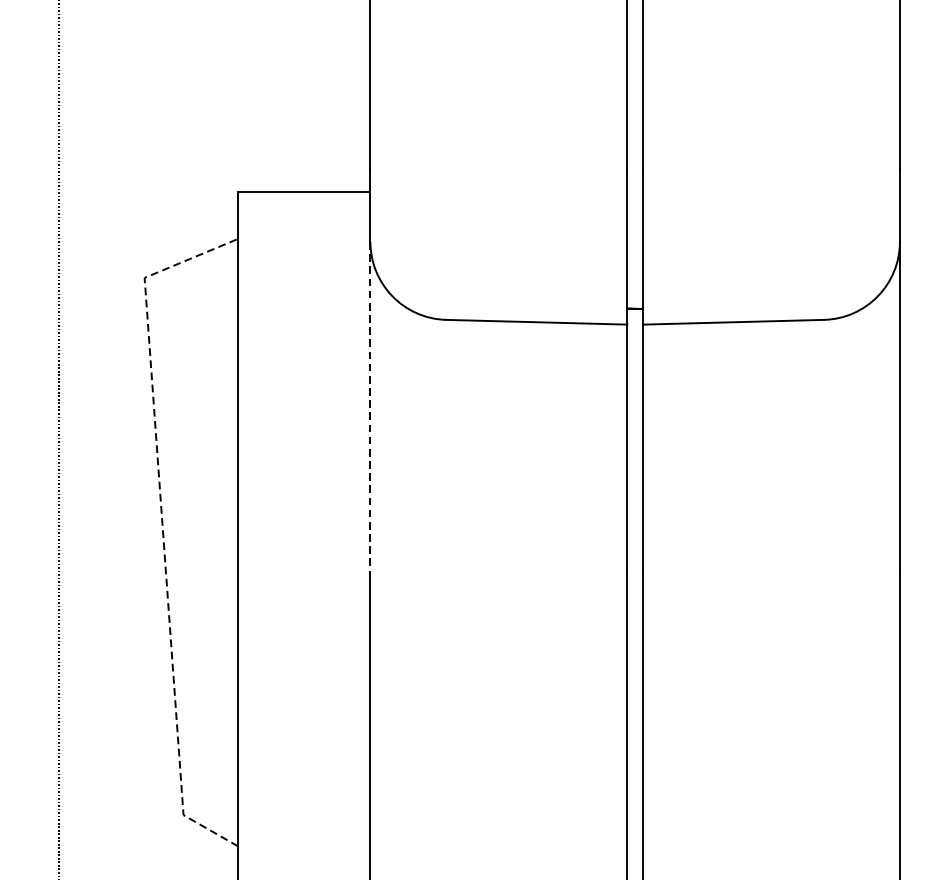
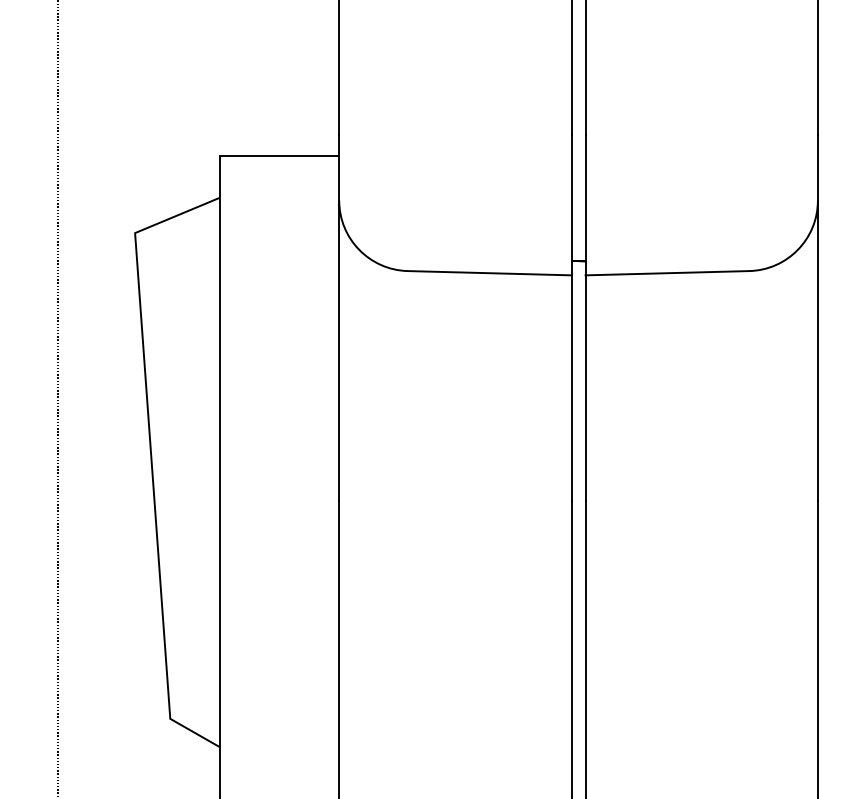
line: (370, 407) -> (339, 350), dashed -> solid
line: (162, 527) -> (151, 458), dashed -> solid

